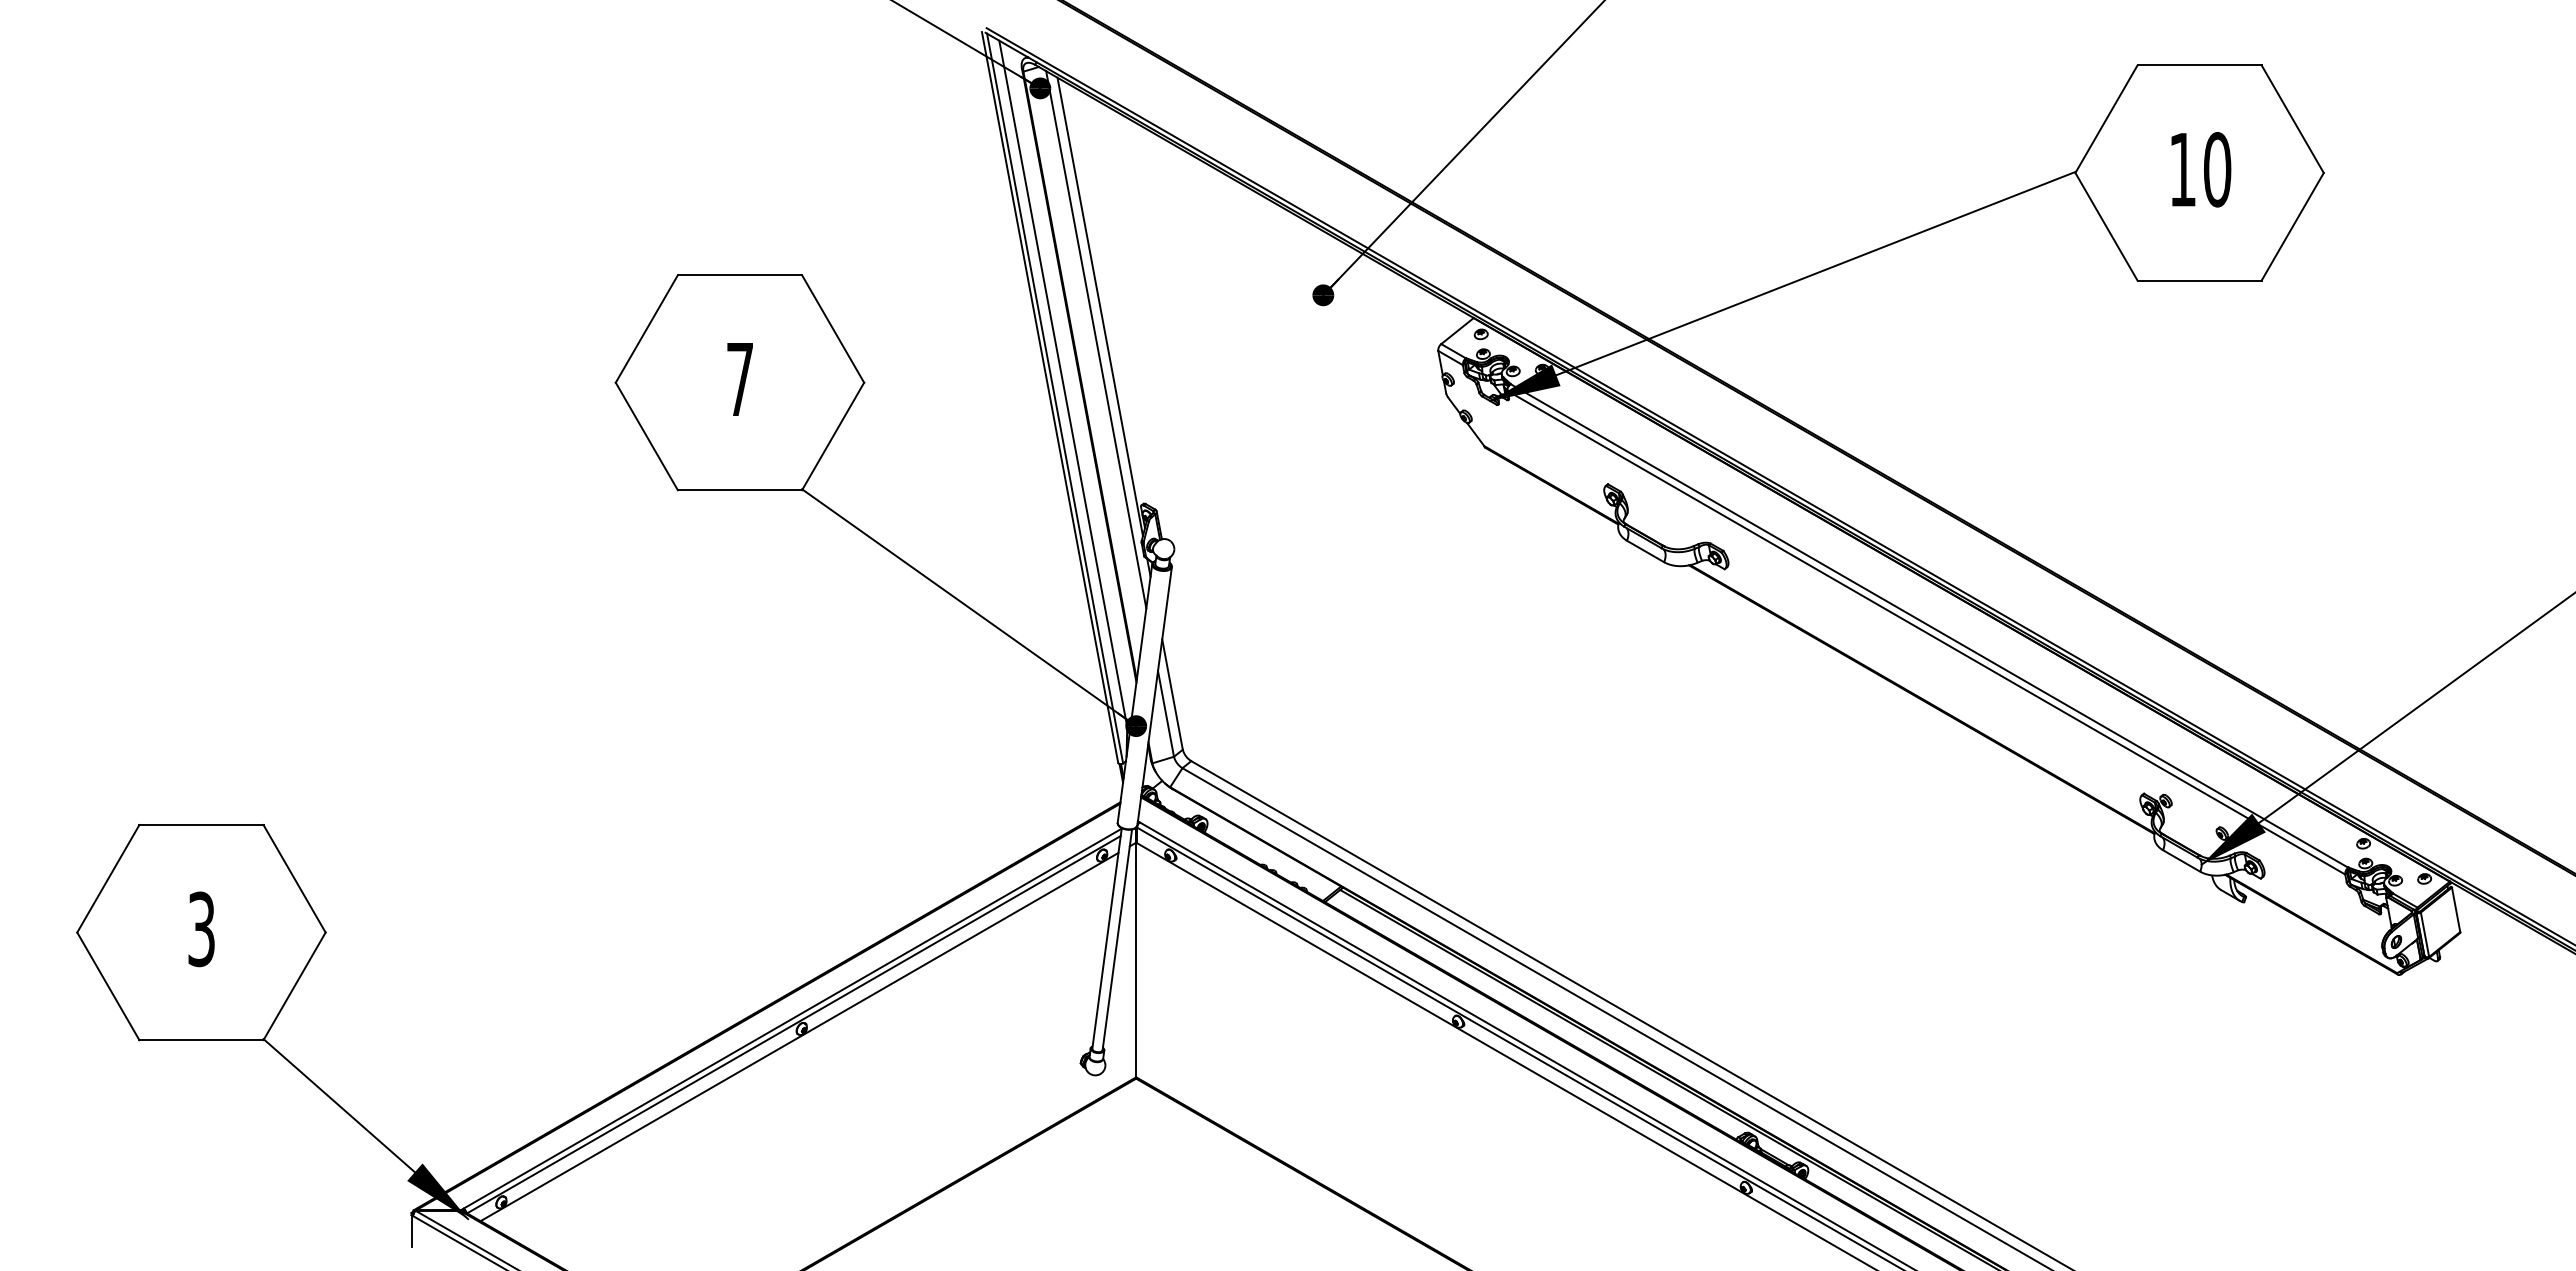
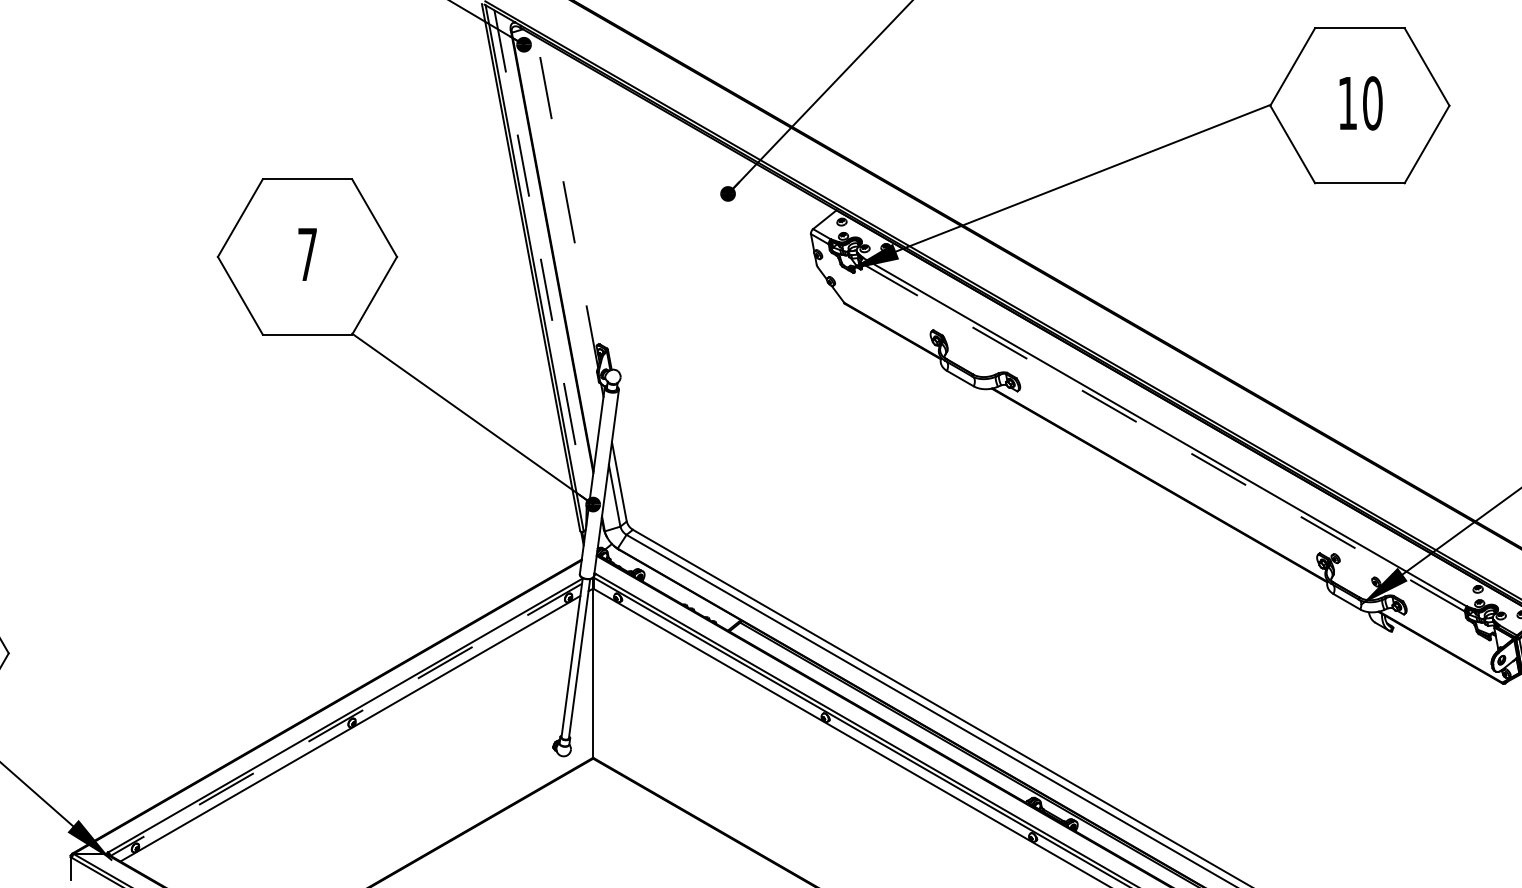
line: (1100, 306) -> (567, 202), solid -> dashed
line: (1096, 339) -> (564, 225), removed
line: (1063, 384) -> (540, 258), solid -> dashed
line: (1926, 632) -> (1162, 437), solid -> dashed
line: (793, 1024) -> (346, 719), solid -> dashed

